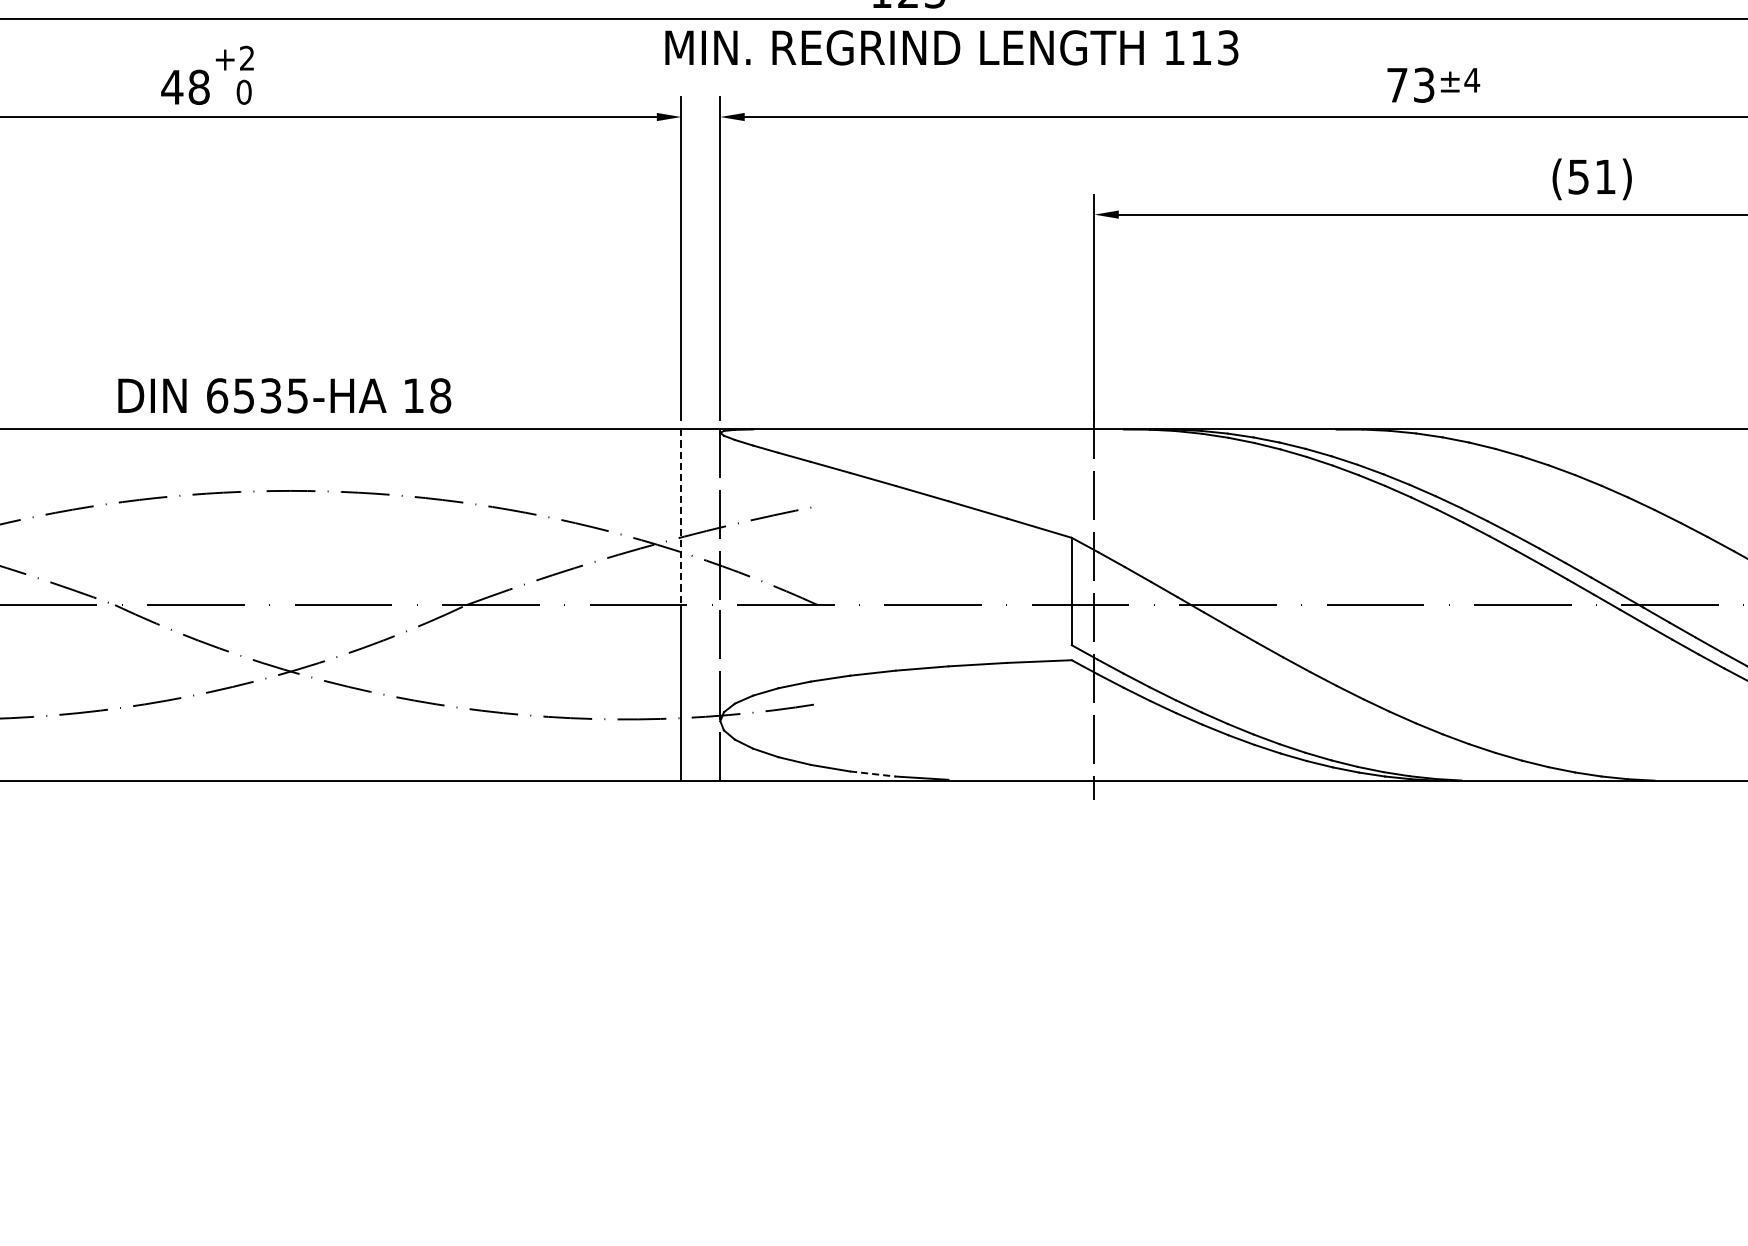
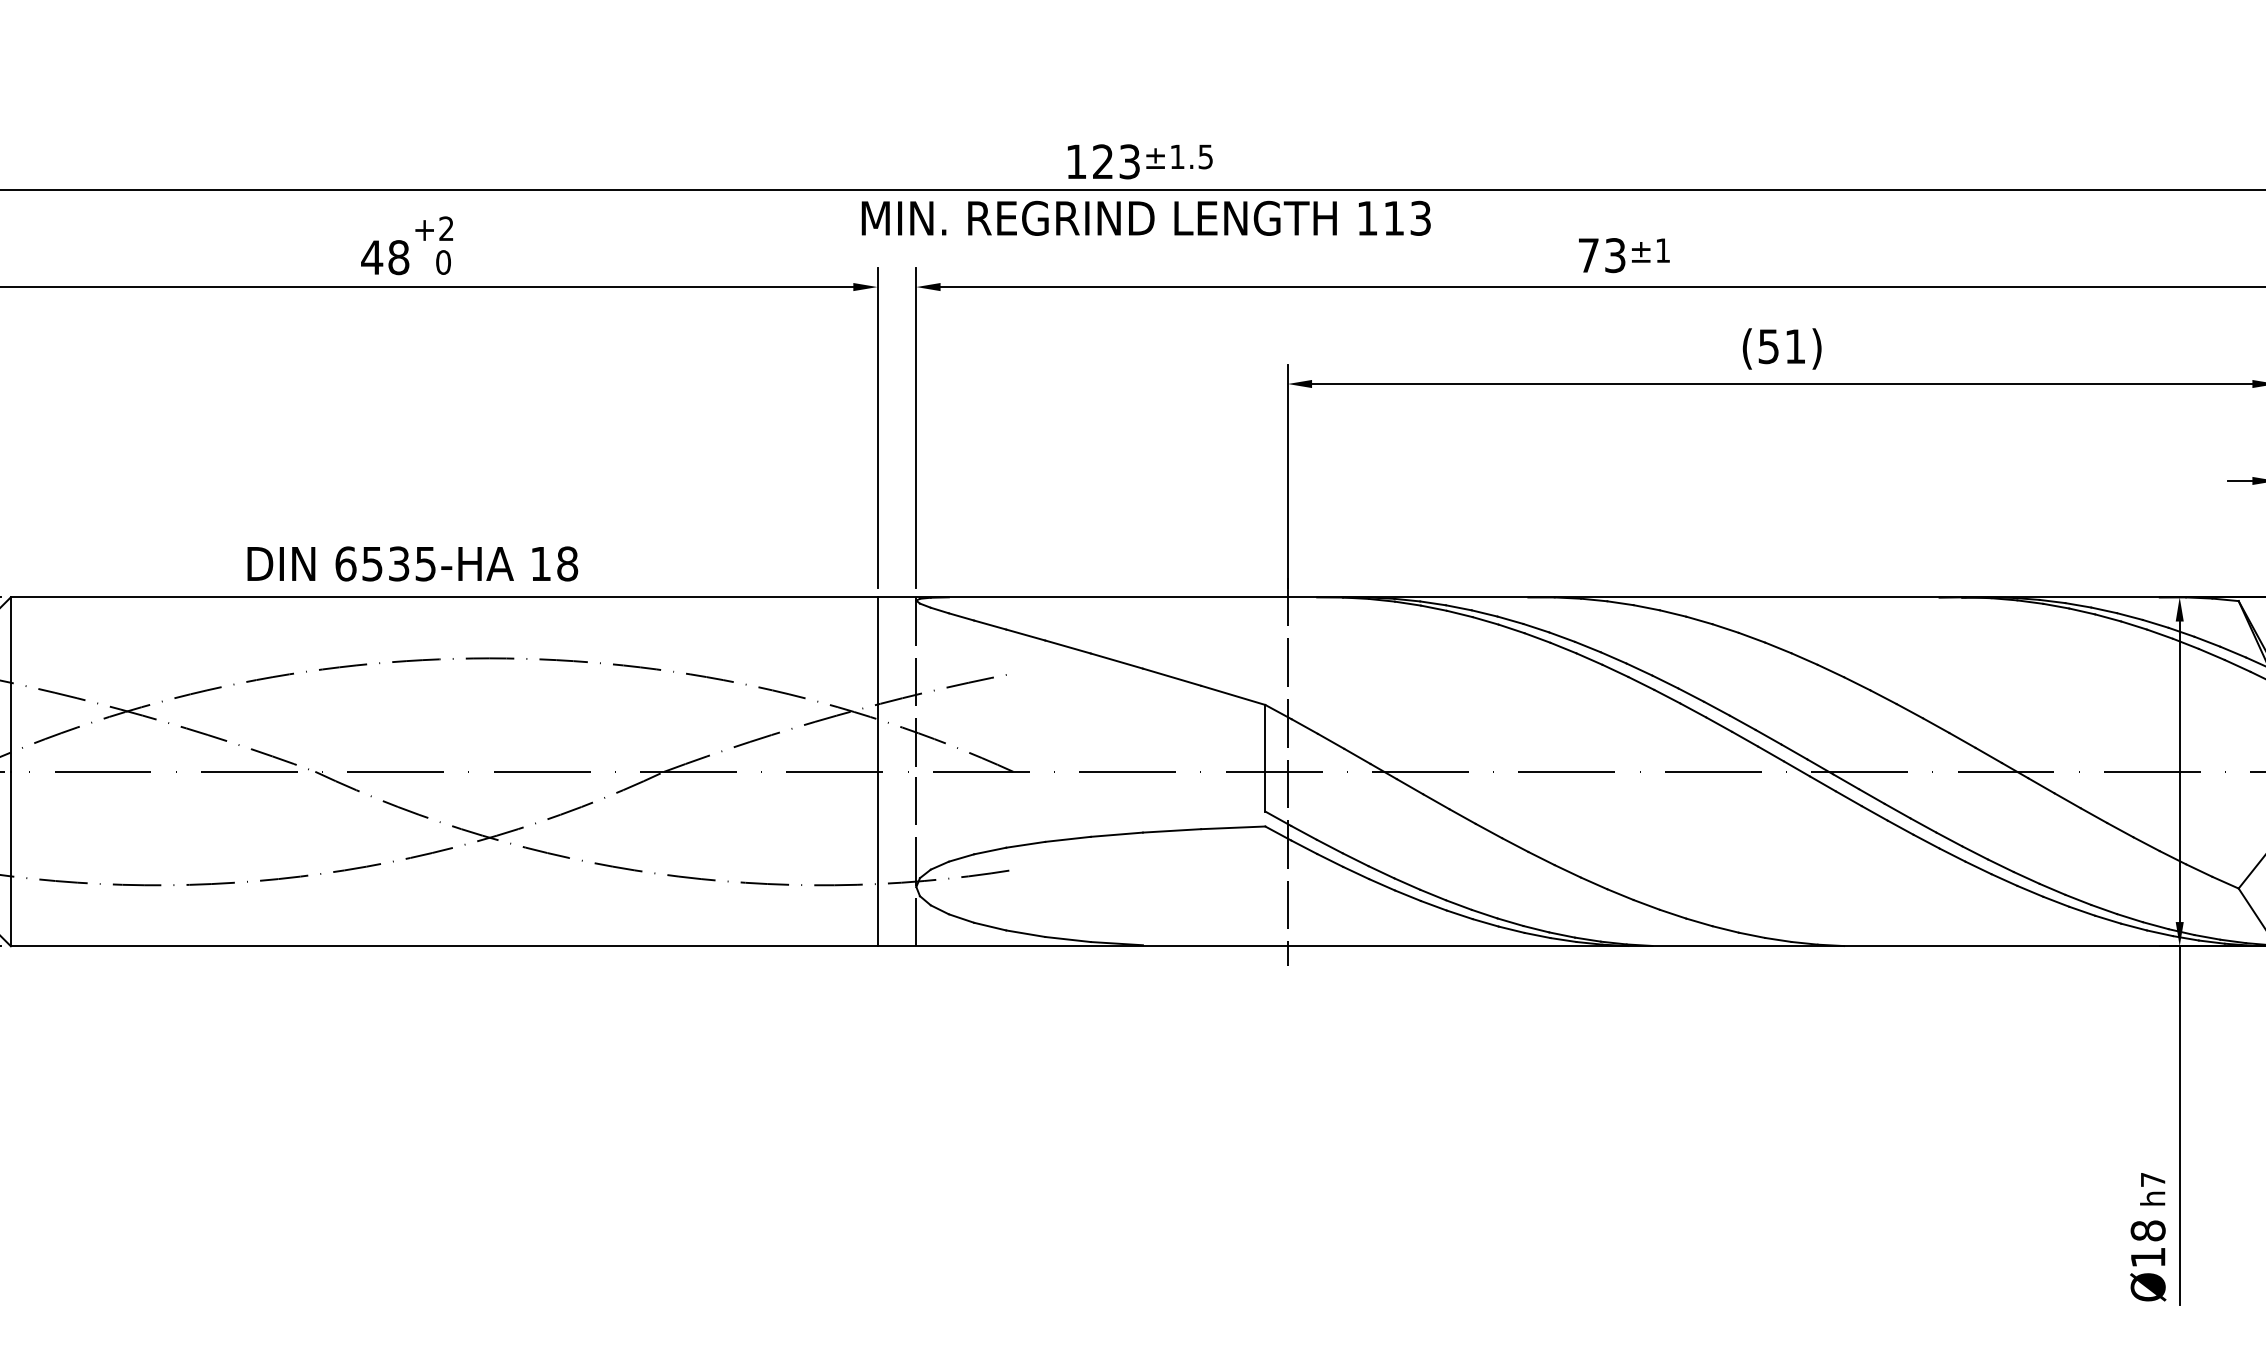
text: (1471, 80) -> (1662, 250), ±4 -> ±1
text: (284, 395) -> (412, 563), moved
line: (681, 518) -> (877, 685), dashed -> solid
line: (873, 774) -> (1068, 939), dashed -> solid

